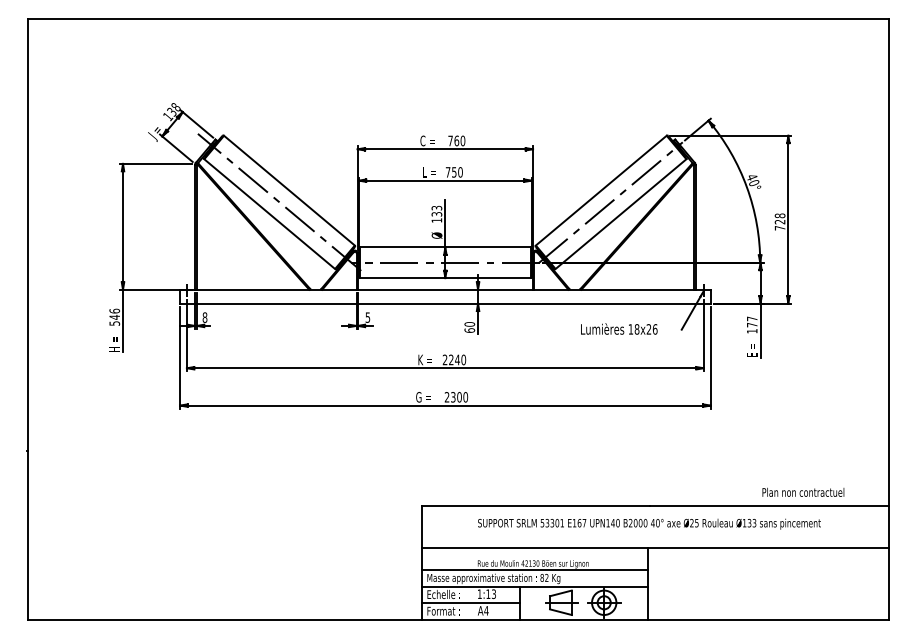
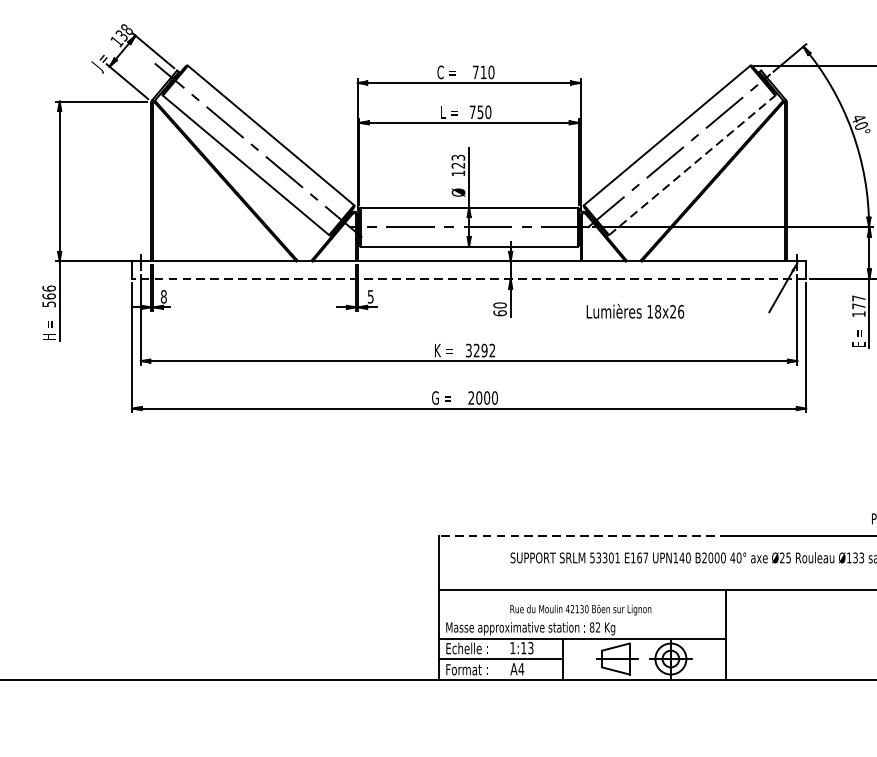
text: (456, 140) -> (483, 71), 760 -> 710
line: (621, 213) -> (692, 164), solid -> dashed
text: (437, 214) -> (459, 165), 133 -> 123
line: (444, 303) -> (468, 278), solid -> dashed
text: (114, 317) -> (48, 296), 546 -> 566
text: (619, 328) -> (635, 310), moved
text: (454, 359) -> (480, 350), 2240 -> 3292
text: (453, 397) -> (479, 398), 2300 -> 2000
line: (535, 505) -> (583, 535), solid -> dashed
line: (534, 570) -> (582, 618), removed

